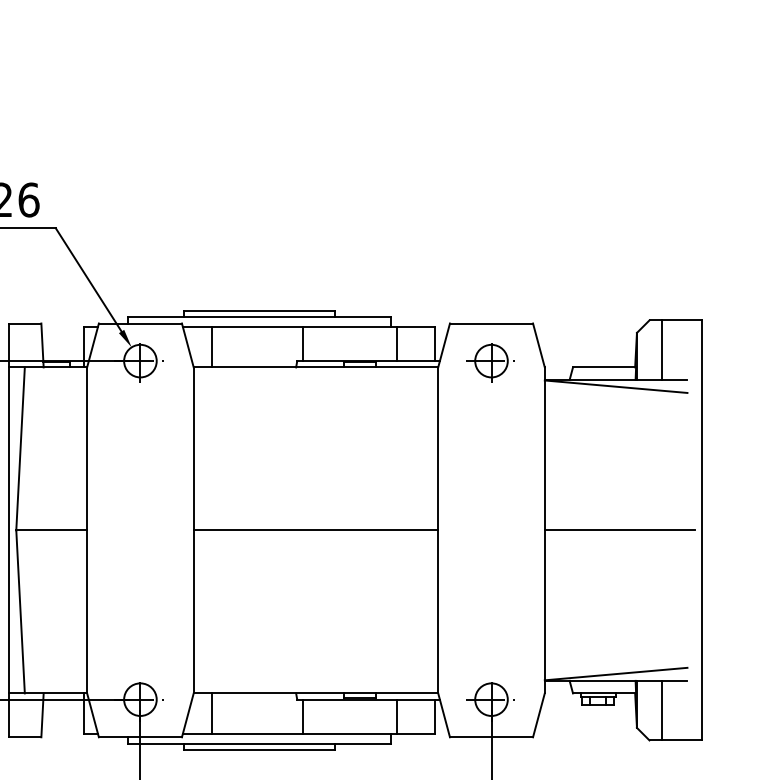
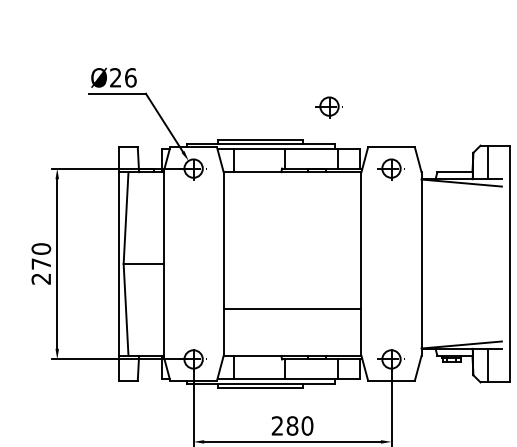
part: (379, 252) -> (328, 107), added
line: (315, 531) -> (292, 309), moved
line: (619, 531) -> (463, 264), removed

